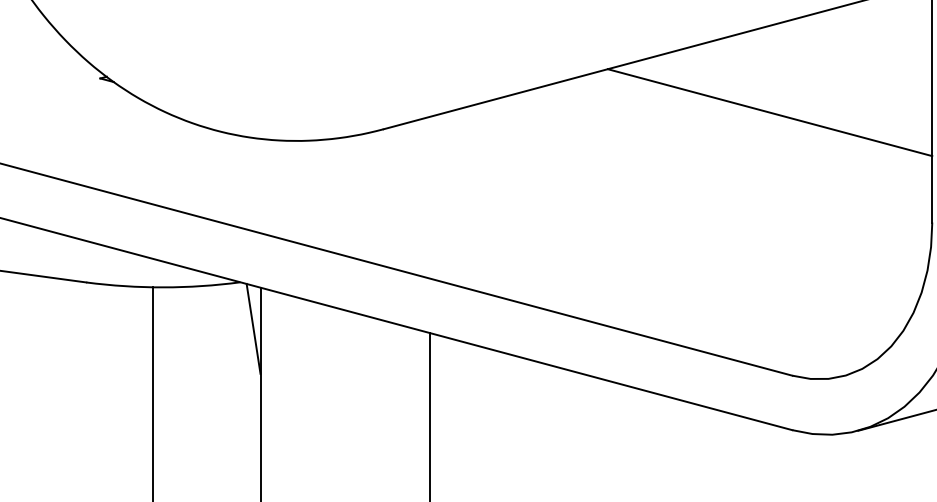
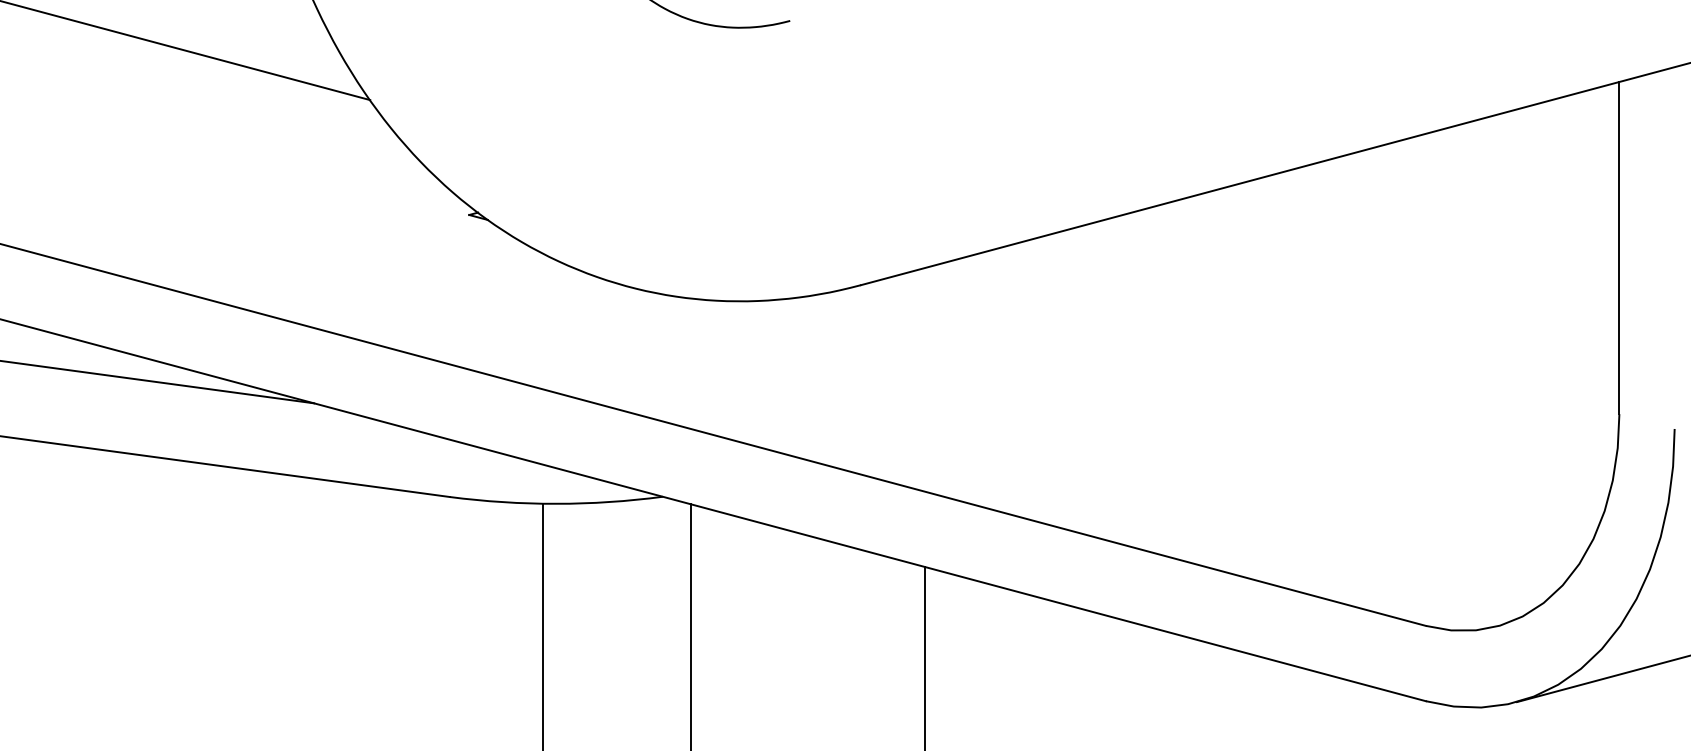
line: (769, 112) -> (1394, 262), removed
line: (253, 329) -> (680, 561), removed

